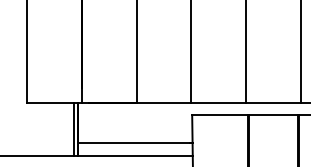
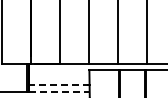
line: (133, 142) -> (58, 84), solid -> dashed
line: (135, 155) -> (59, 91), solid -> dashed

